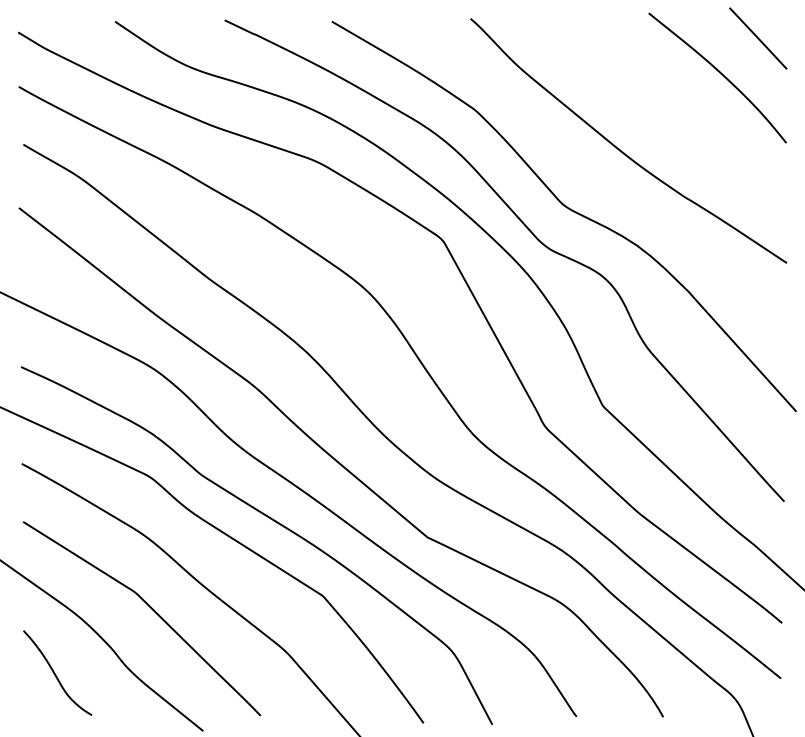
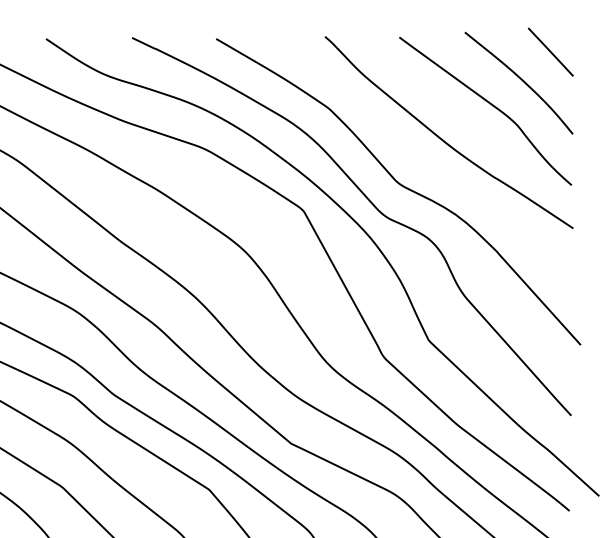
curve: (682, 106) -> (491, 105), added

